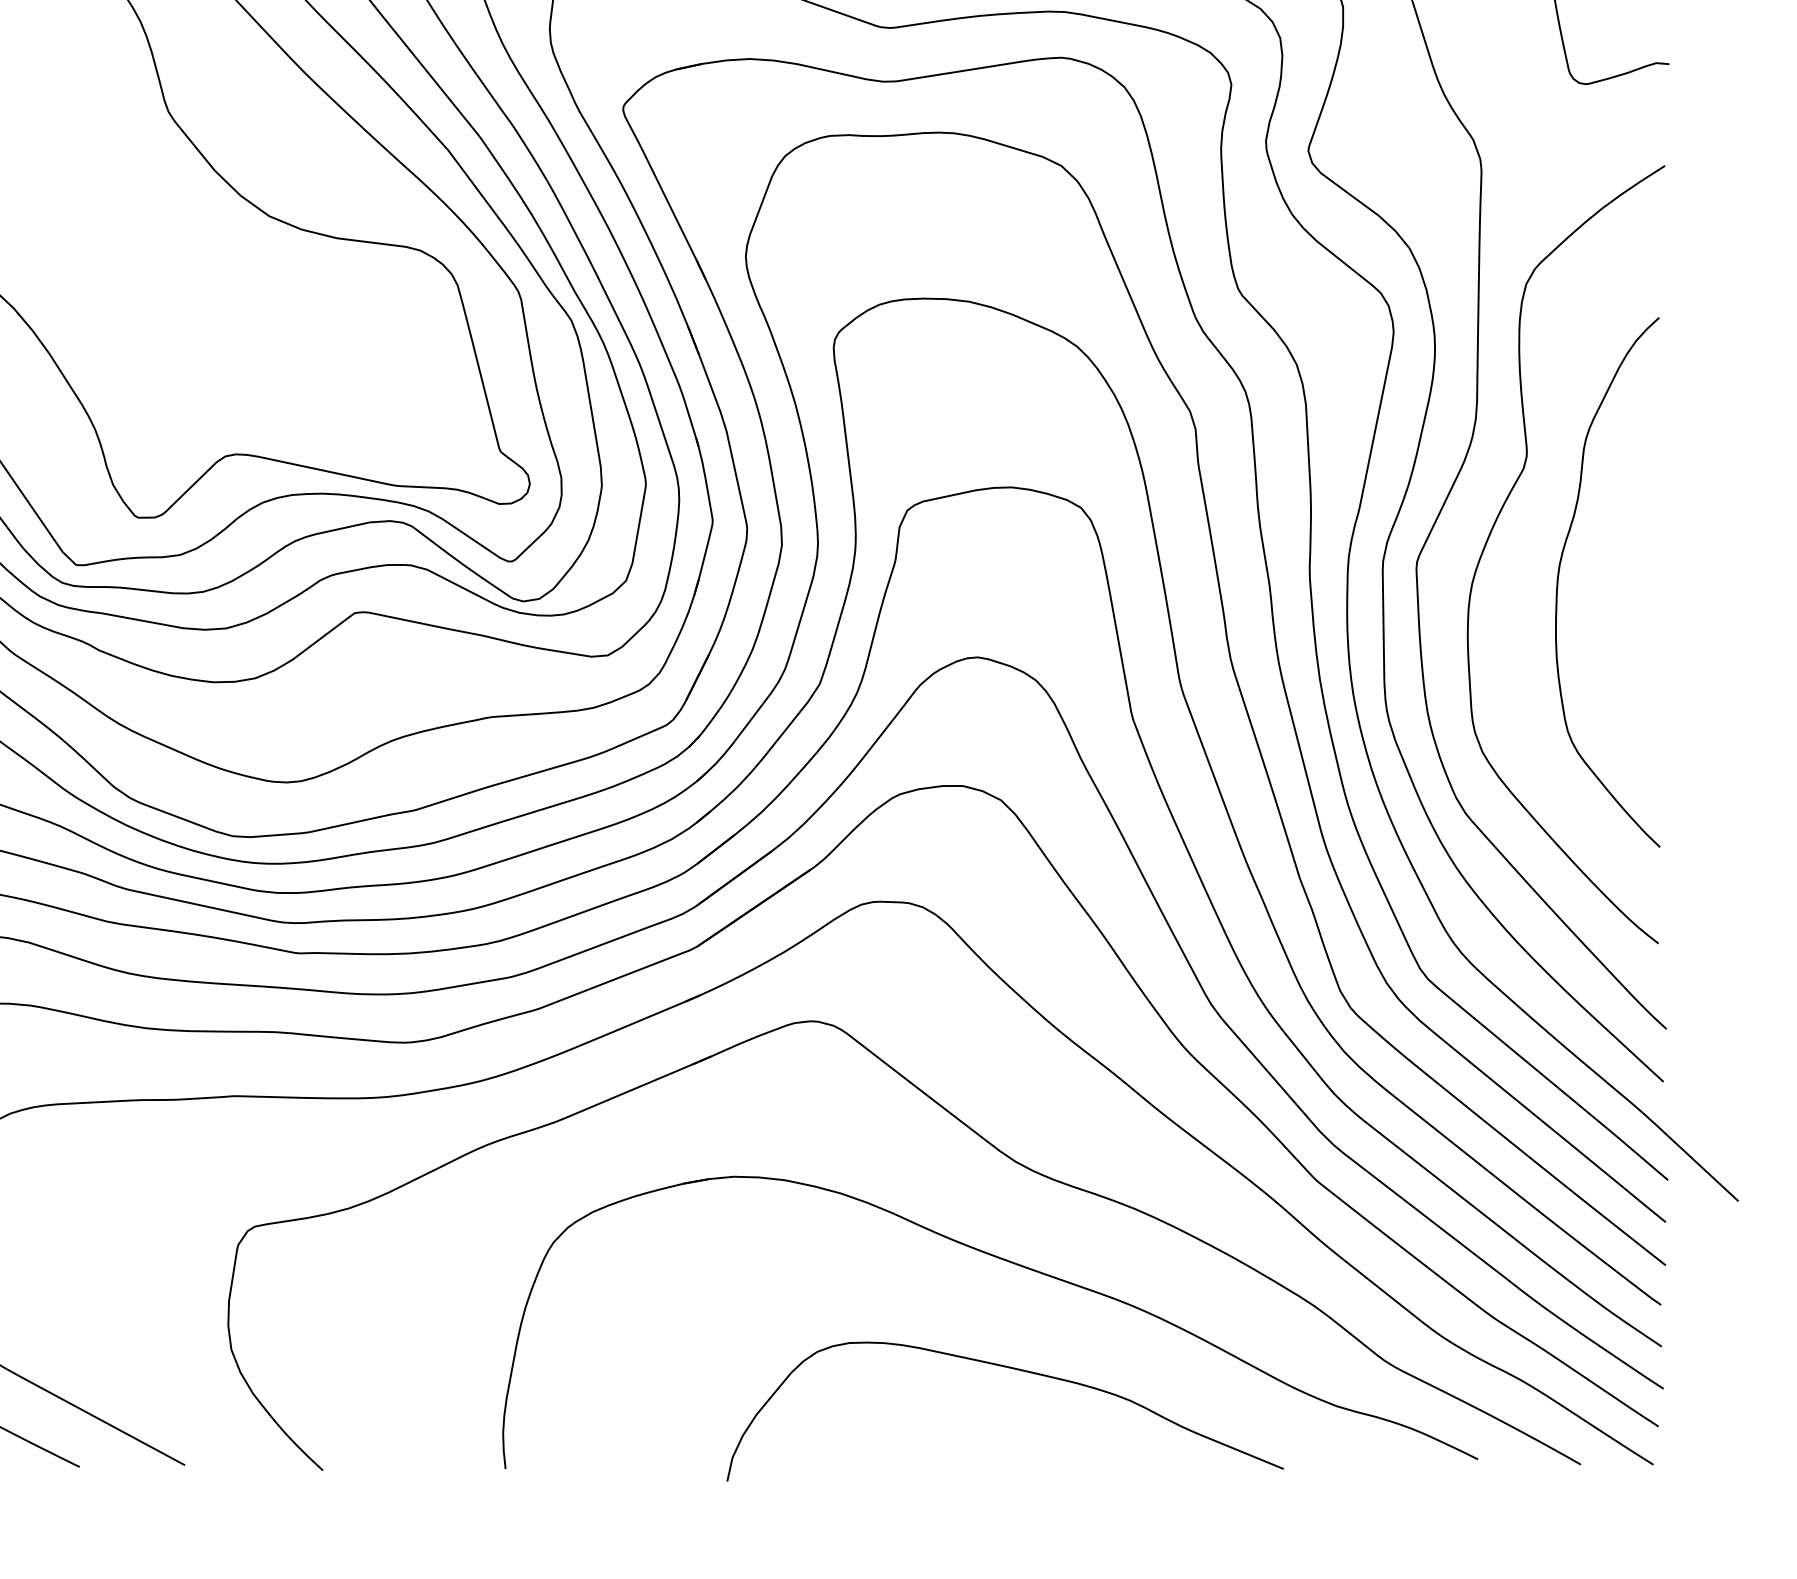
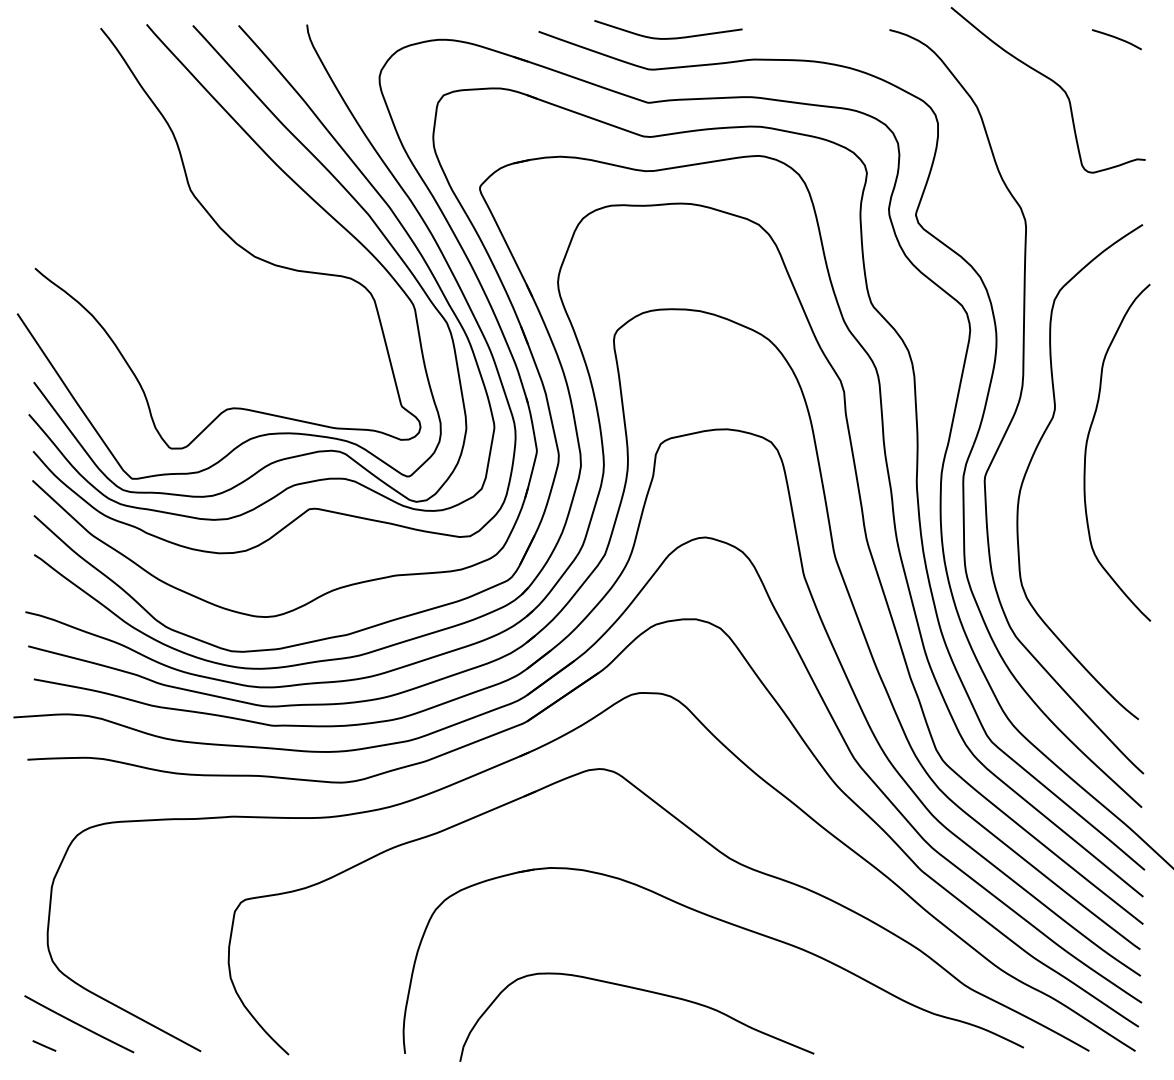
curve: (1560, 572) -> (1087, 446), moved
curve: (1015, 1370) -> (643, 991), moved

